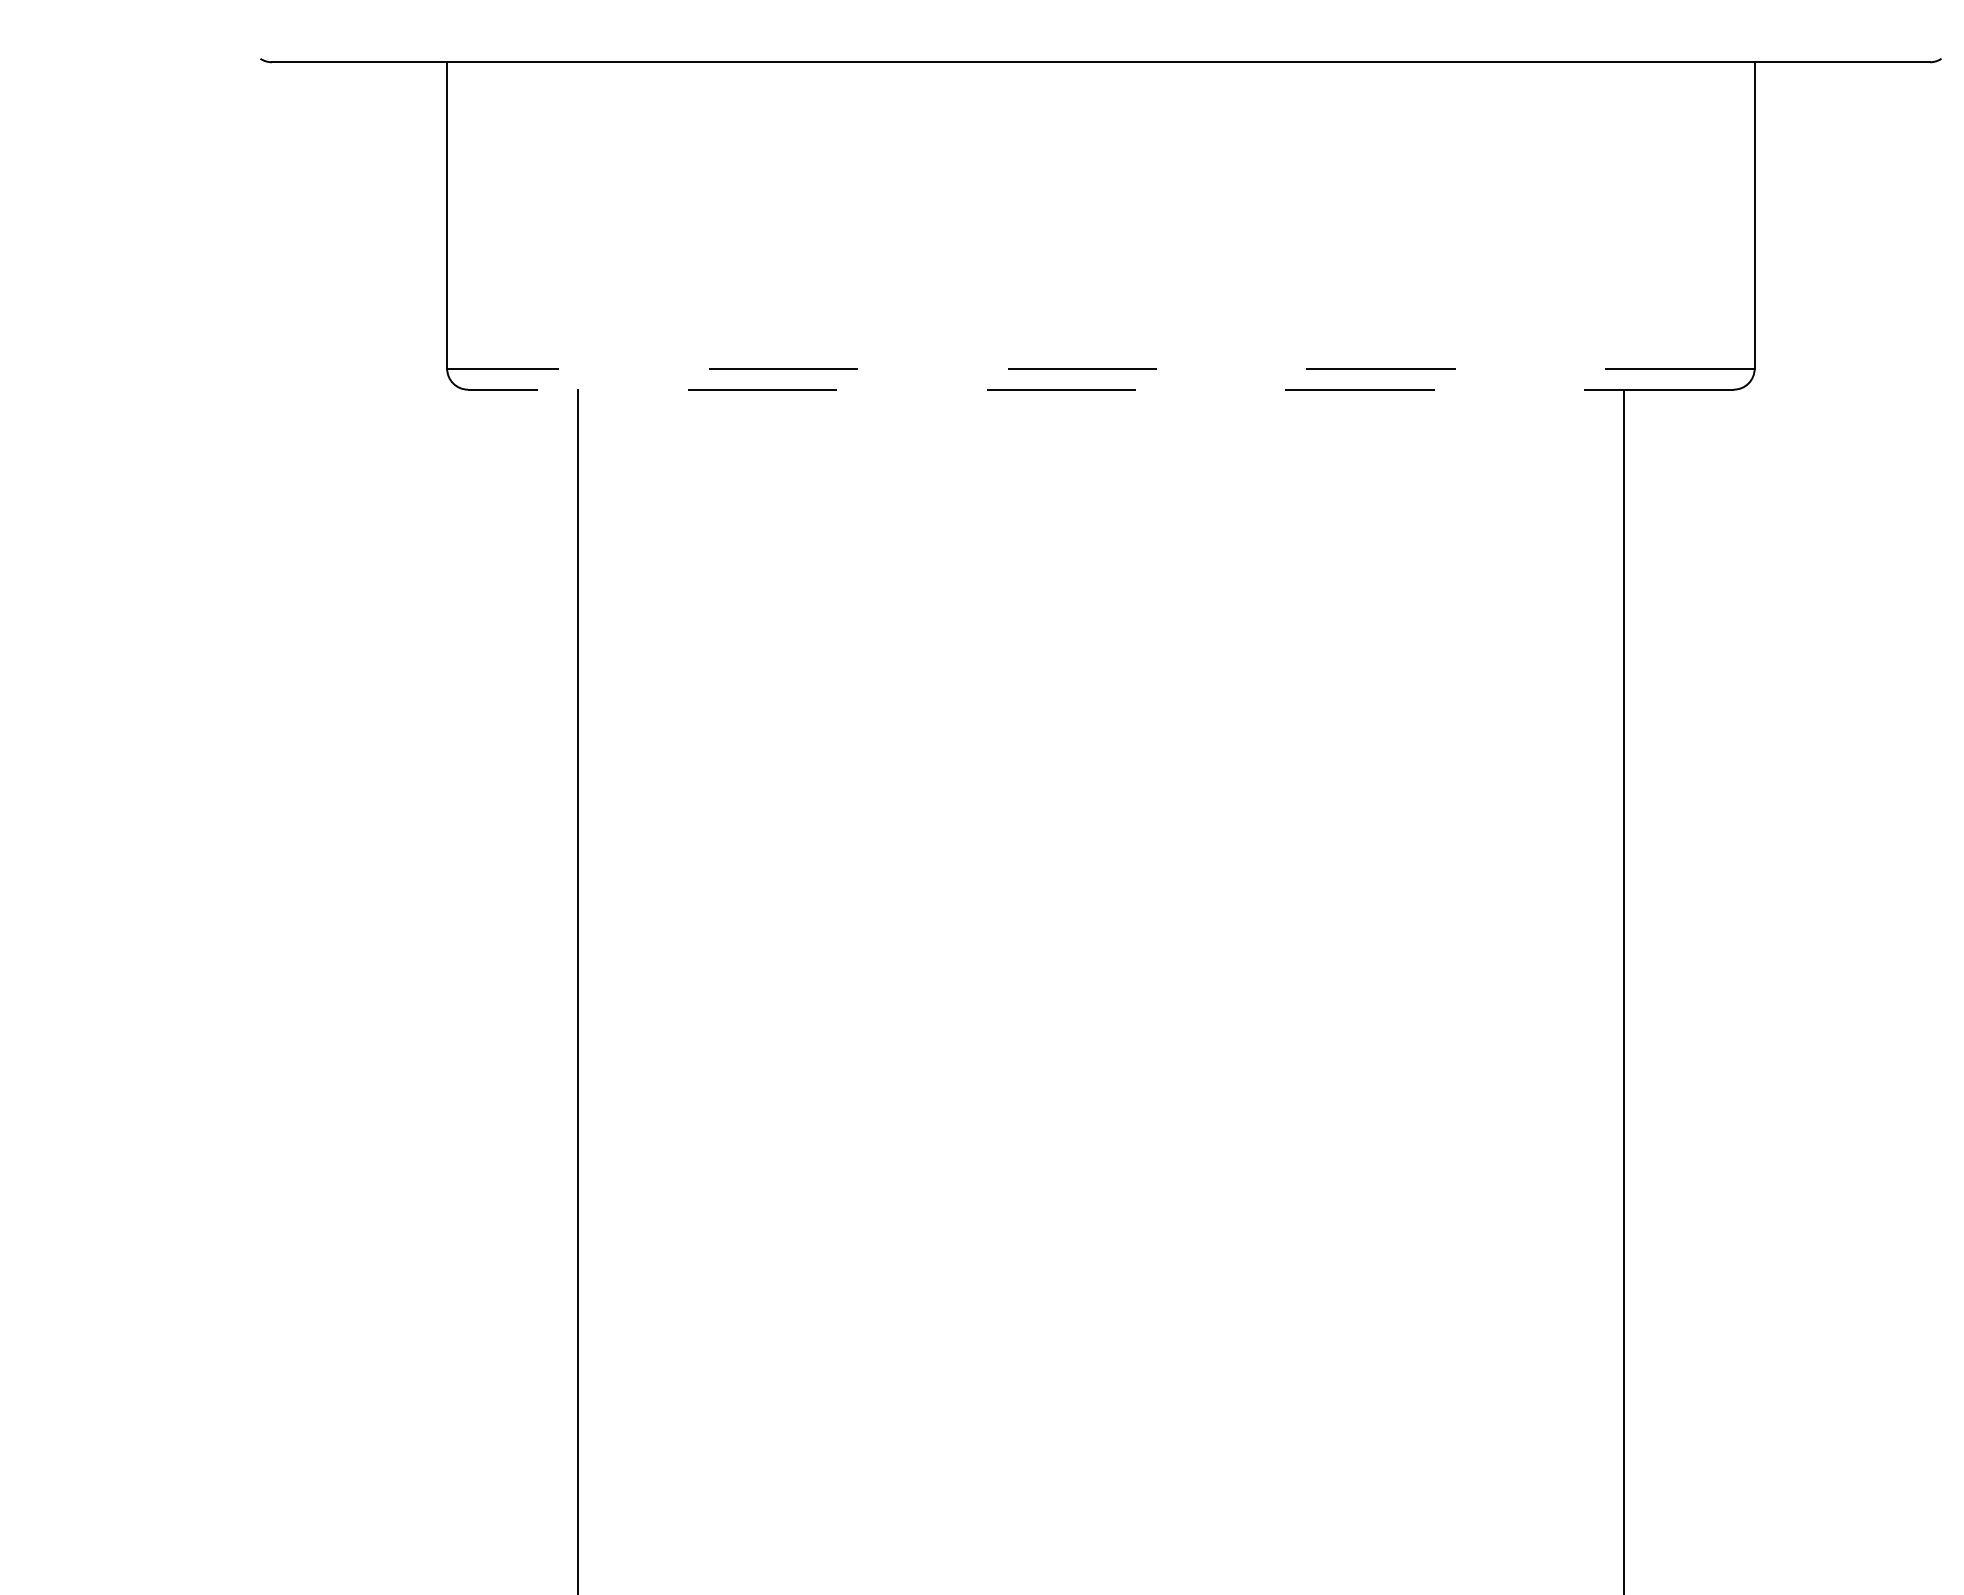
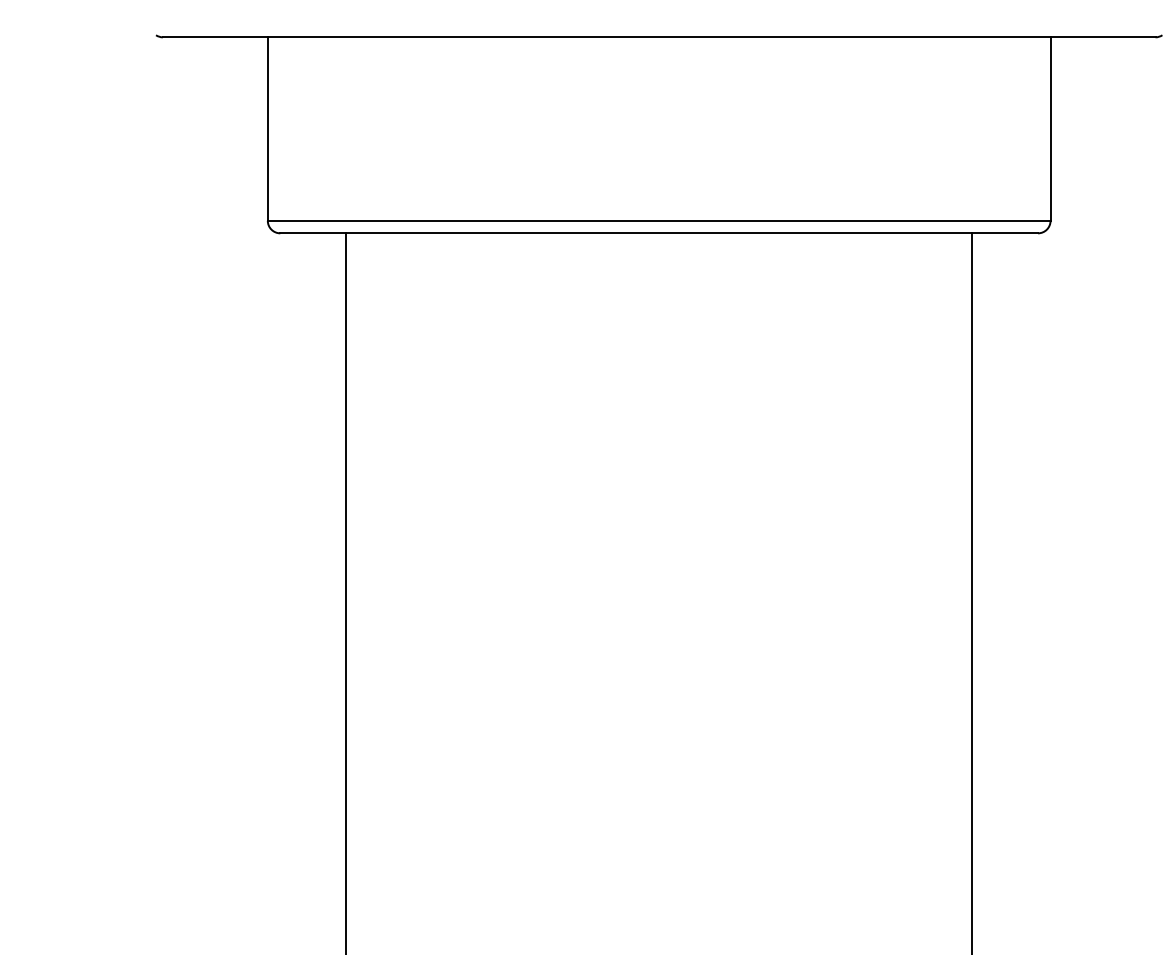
line: (1099, 368) -> (658, 220), dashed -> solid
line: (1101, 389) -> (659, 233), dashed -> solid

